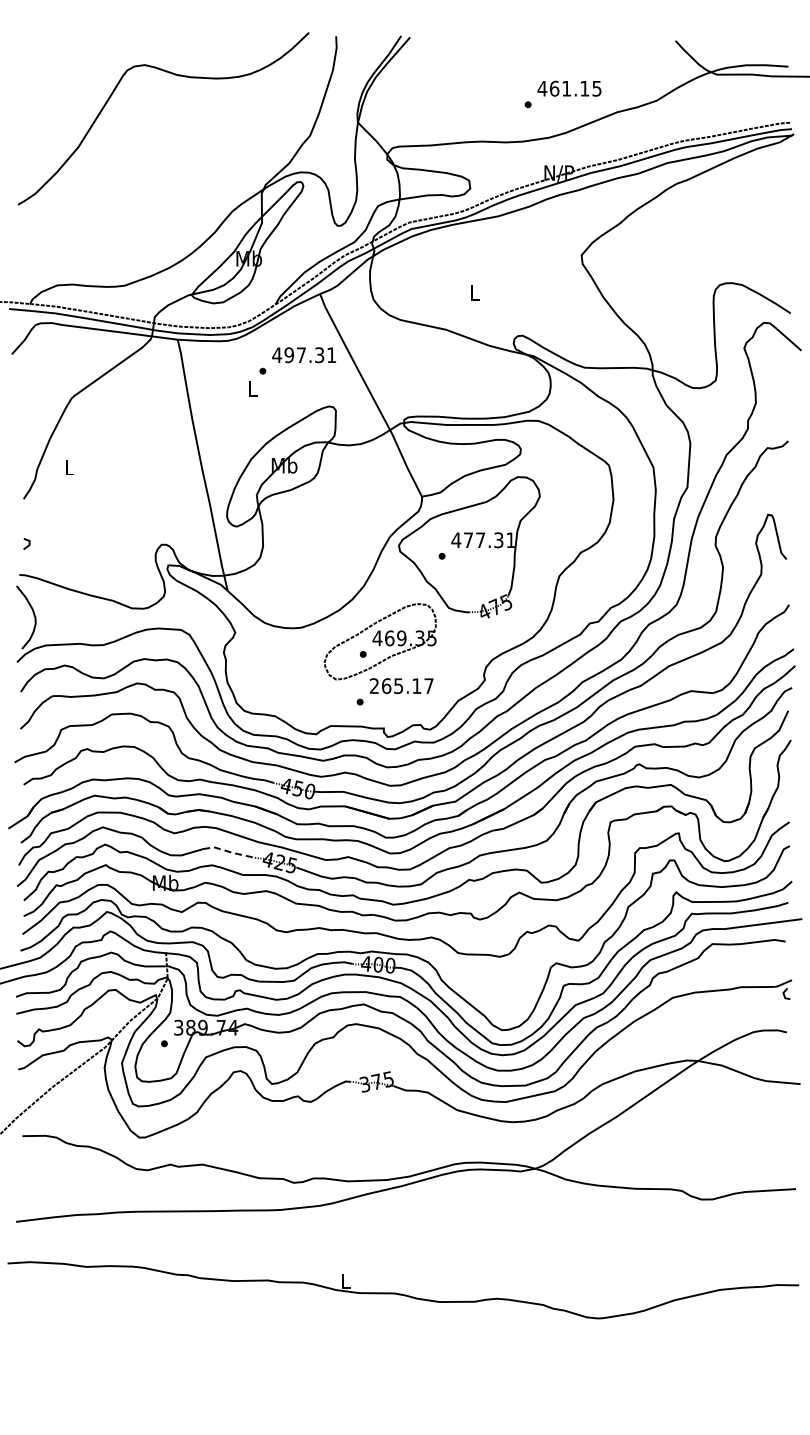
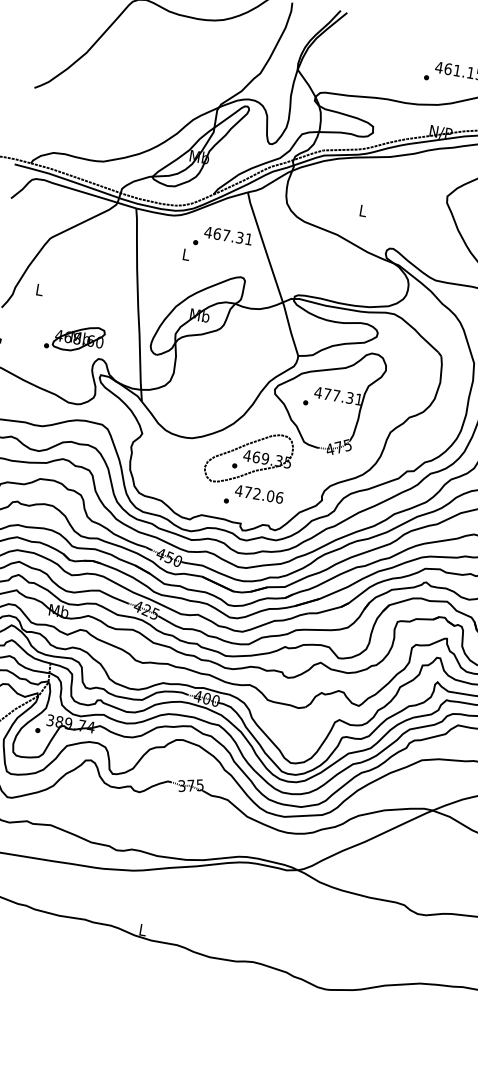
text: (289, 355) -> (217, 234), 497.31 -> 467.31
part: (126, 522) -> (75, 337), added
text: (401, 686) -> (259, 494), 265.17 -> 472.06
line: (229, 851) -> (110, 595), dashed -> solid

